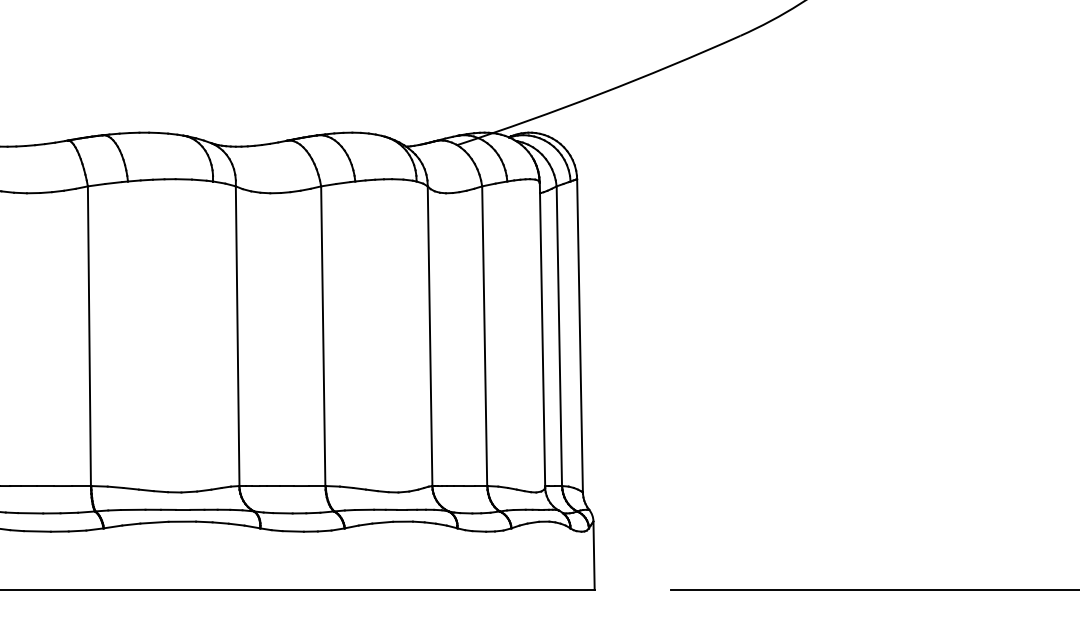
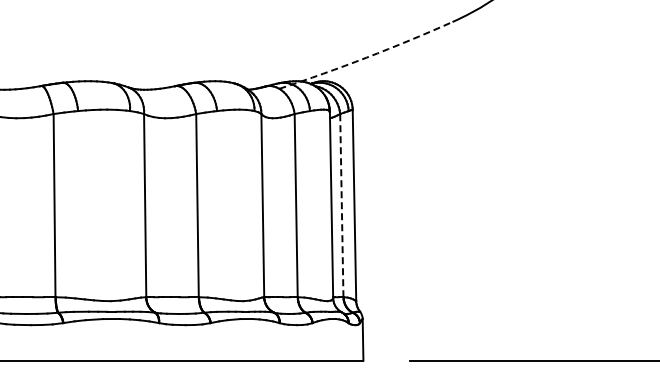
arc: (599, 93) -> (366, 57), solid -> dashed
line: (558, 335) -> (341, 205), solid -> dashed

